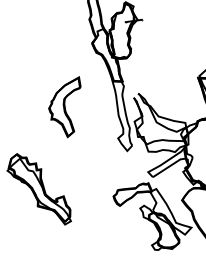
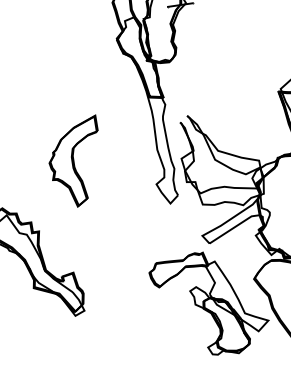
part: (64, 107) -> (73, 161), moved

